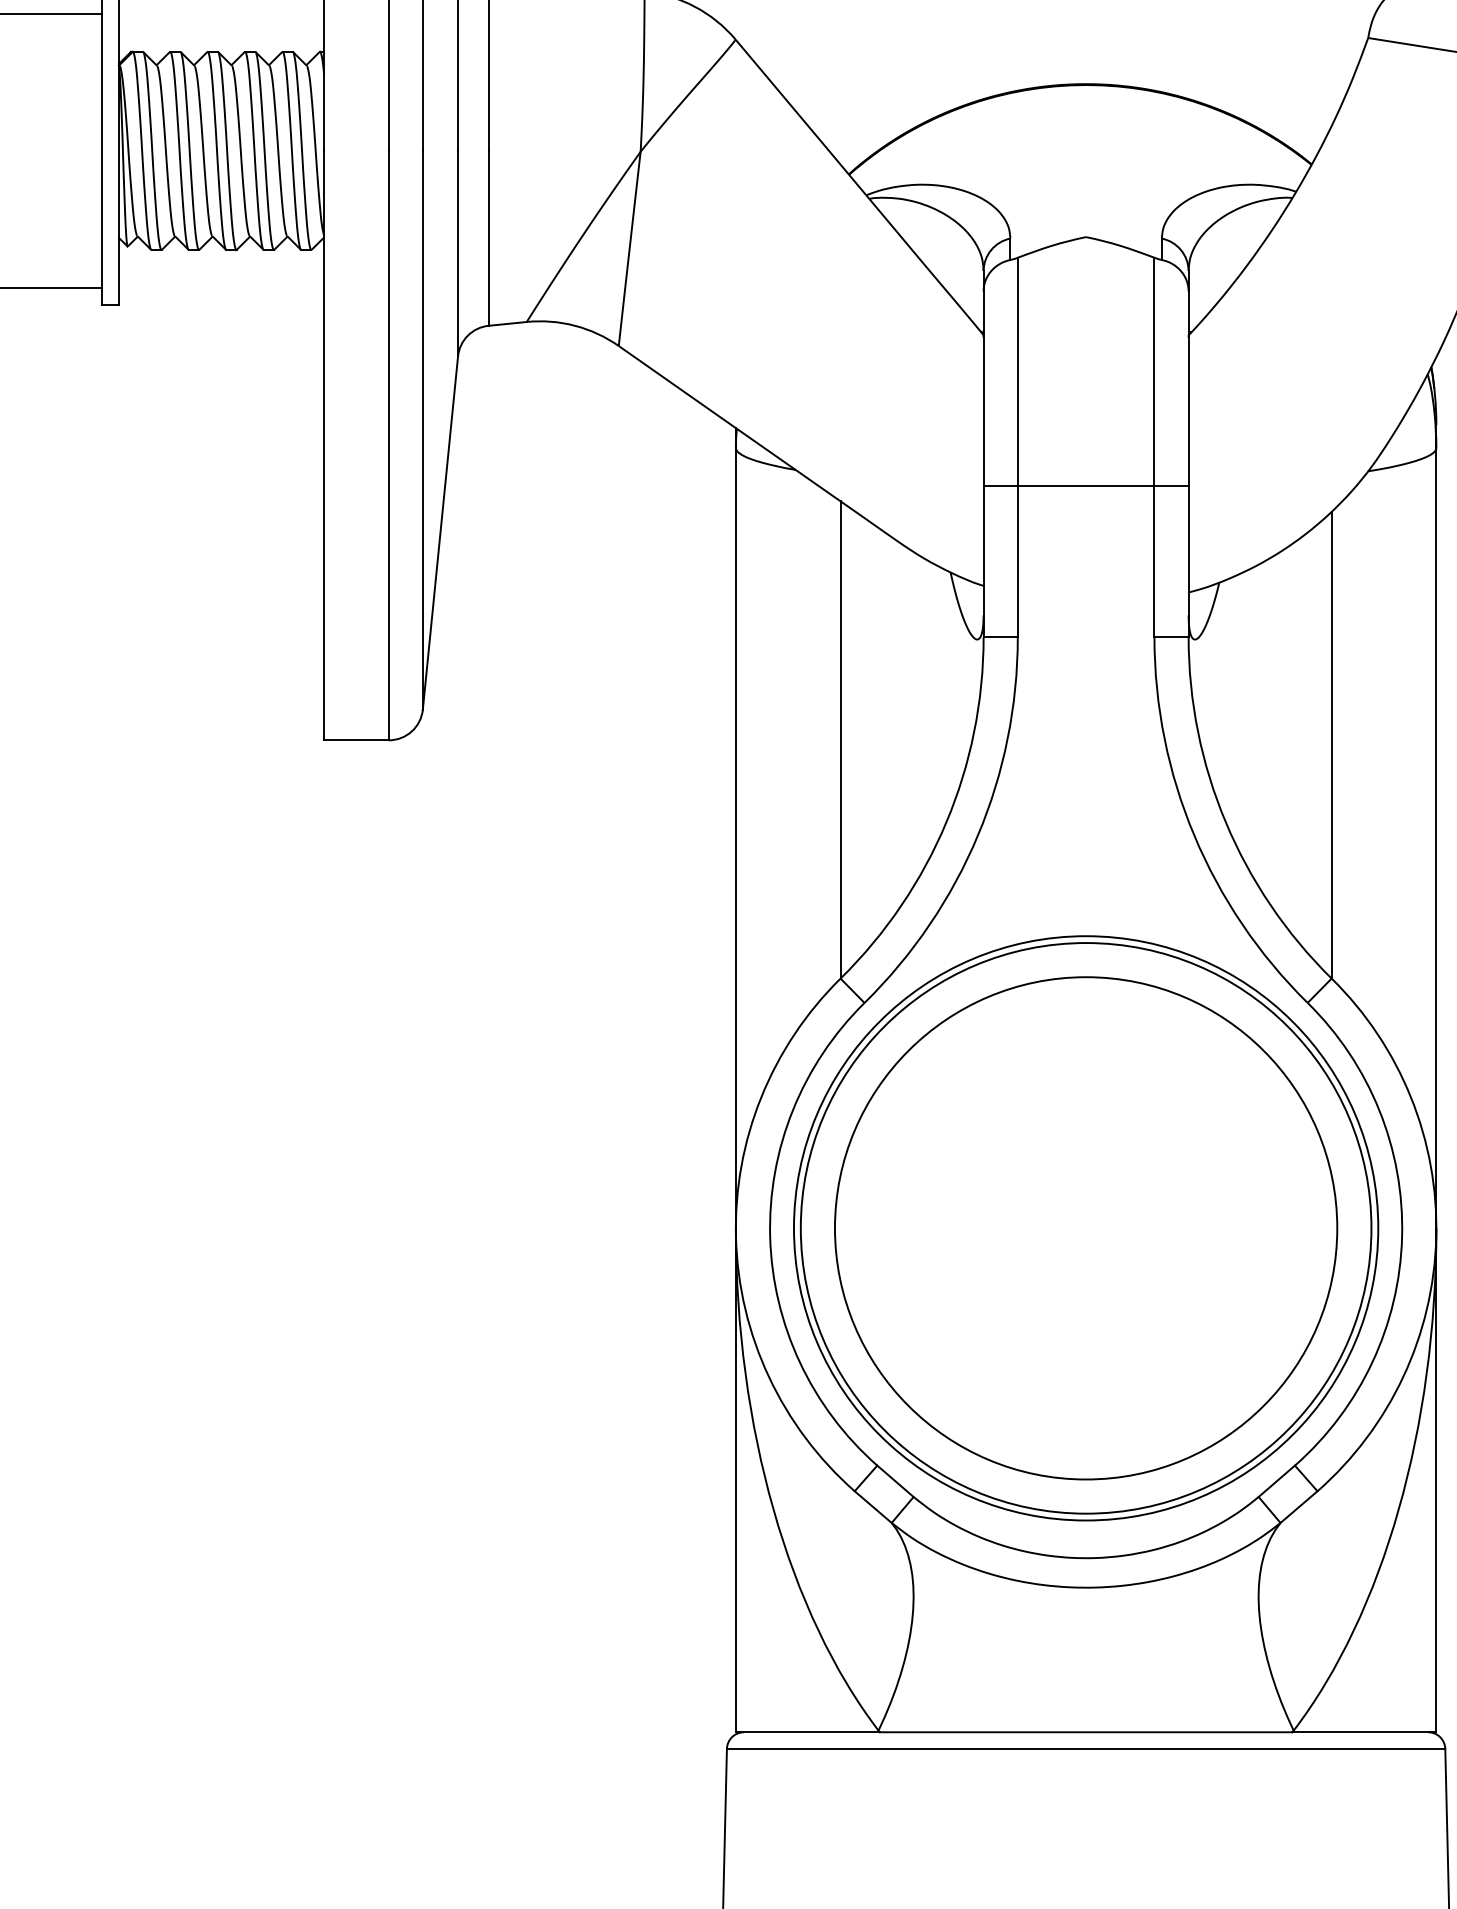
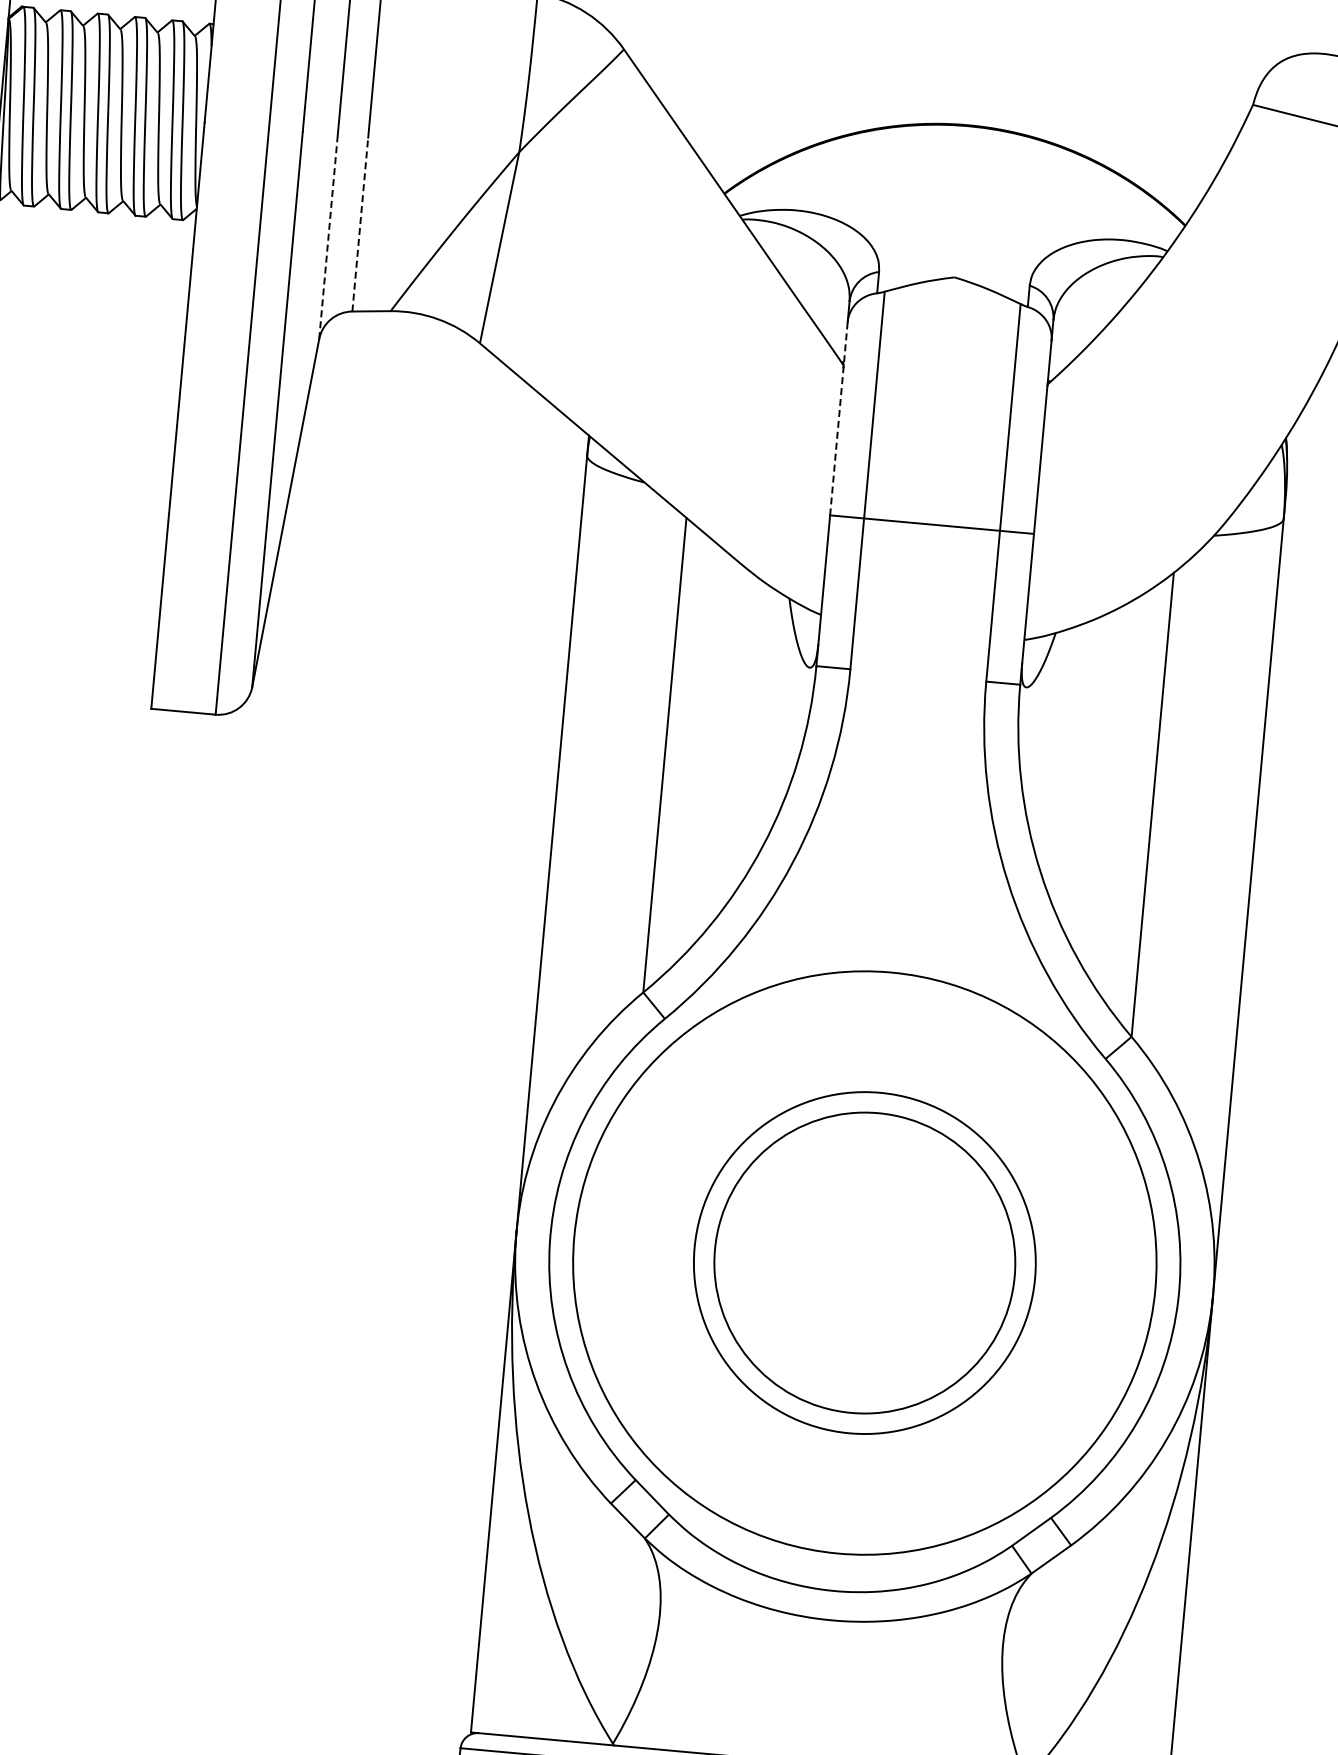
line: (488, 237) -> (360, 223), solid -> dashed
line: (458, 253) -> (328, 236), solid -> dashed
line: (983, 388) -> (838, 418), solid -> dashed
circle: (1085, 1228) -> (864, 1263), size x0.6
circle: (1085, 1228) -> (864, 1263), size x0.6

